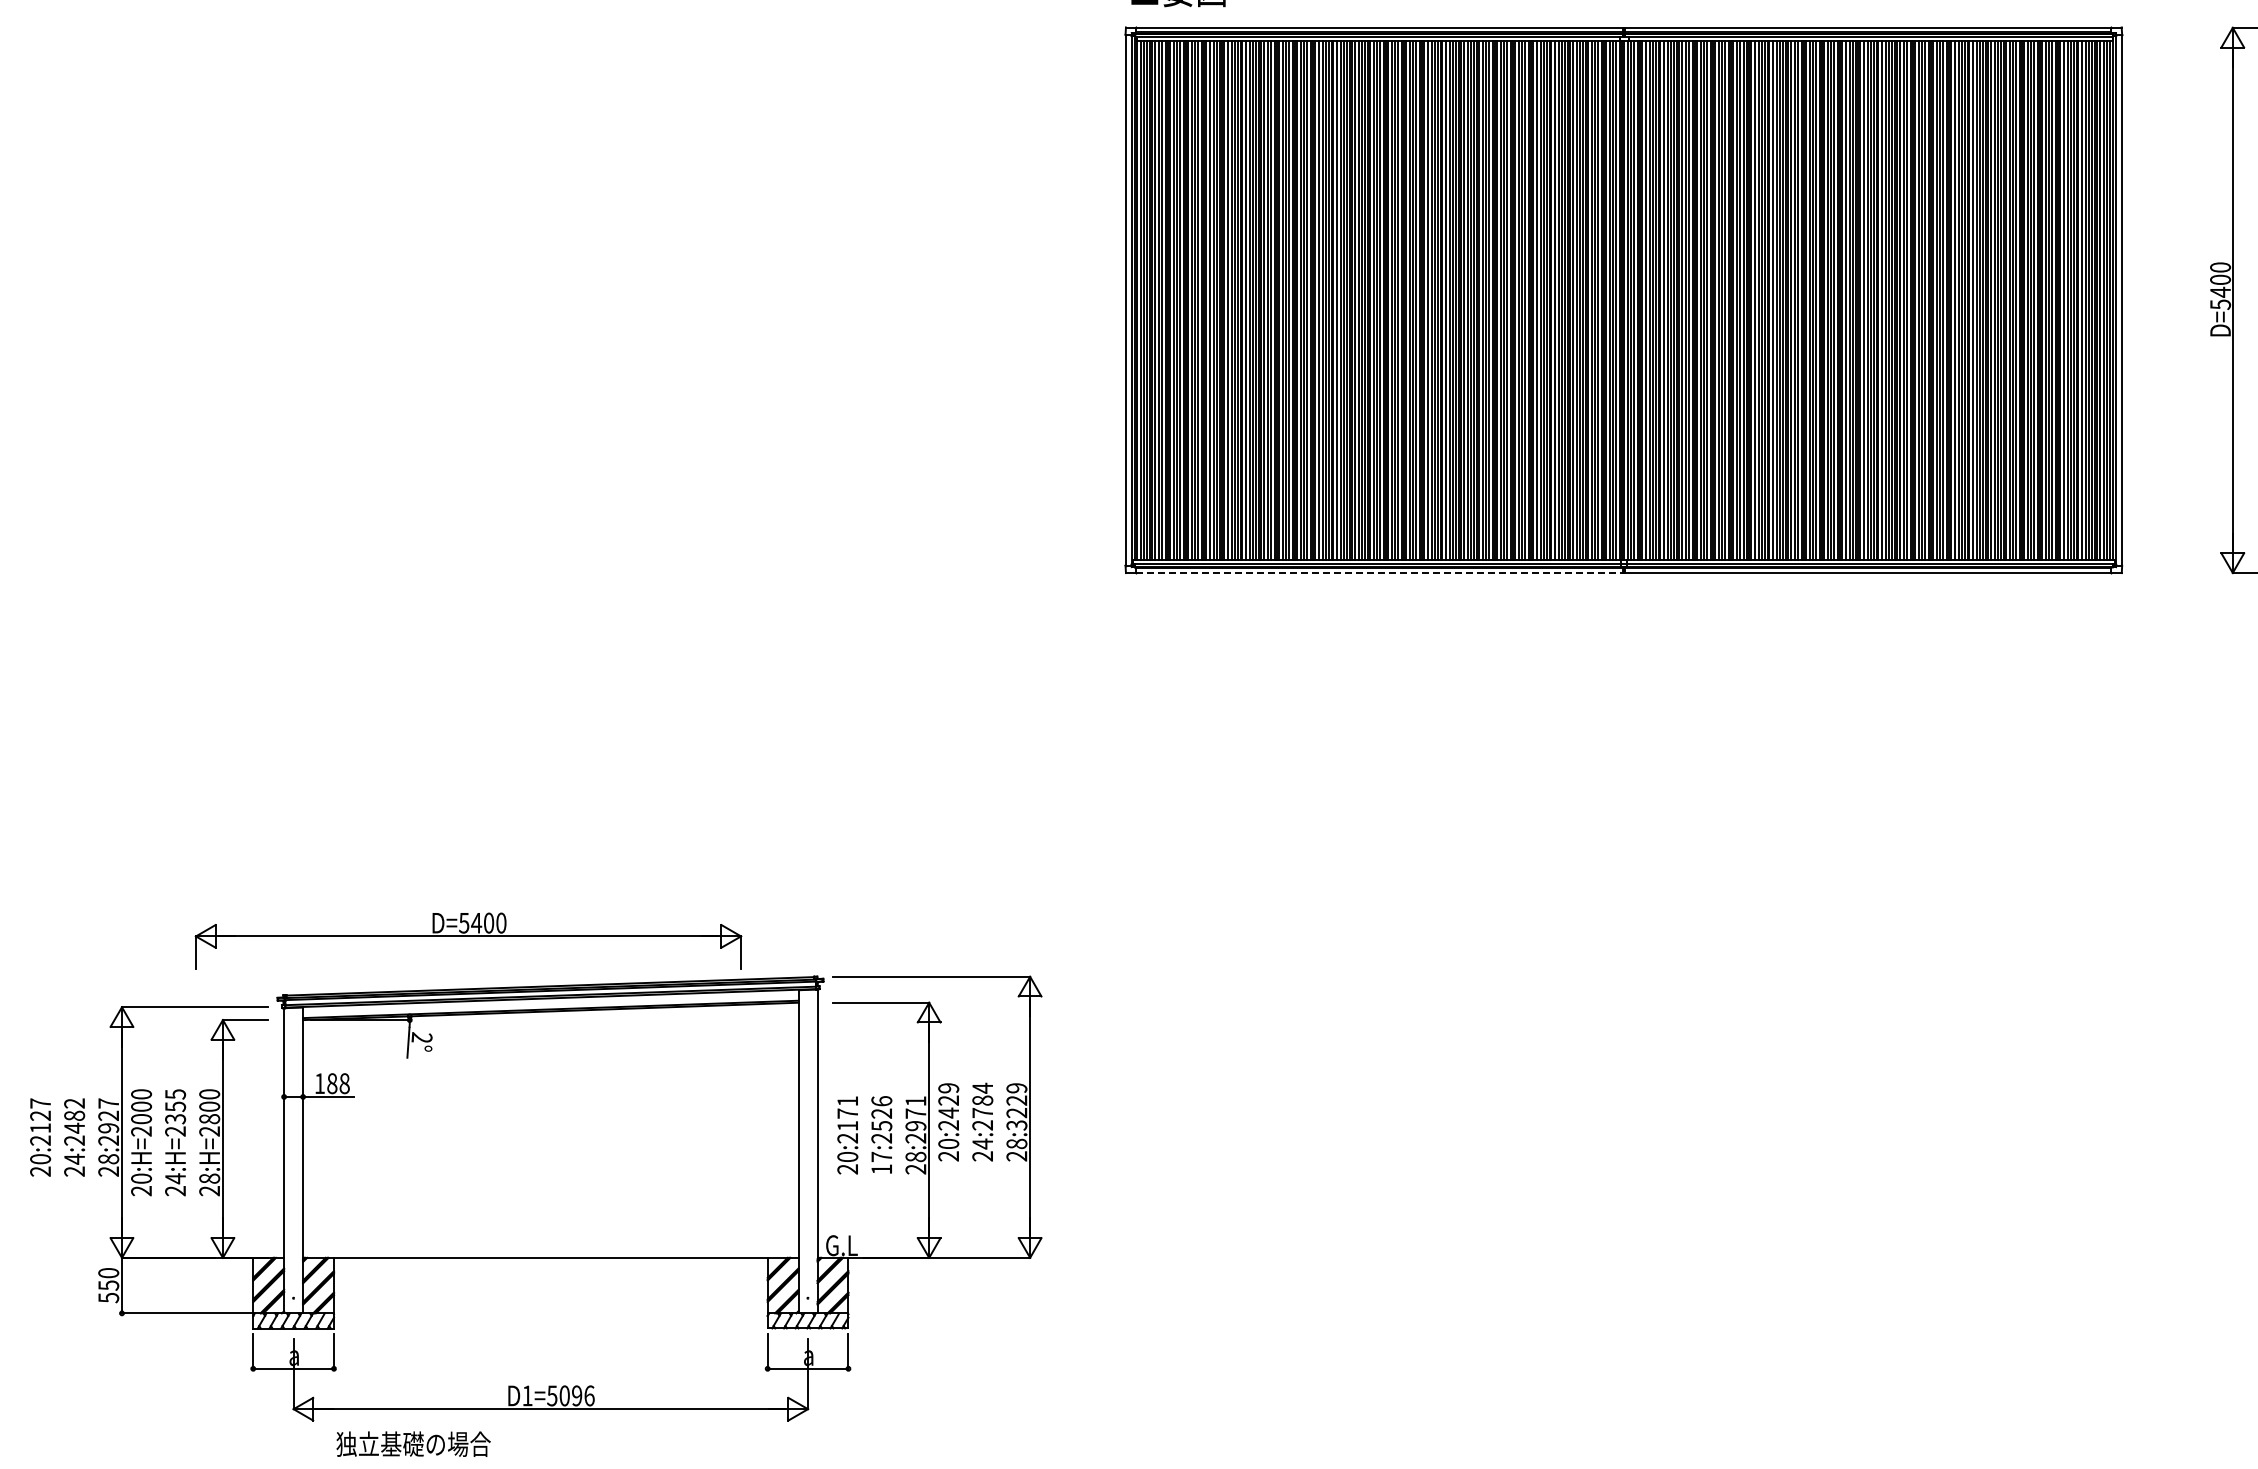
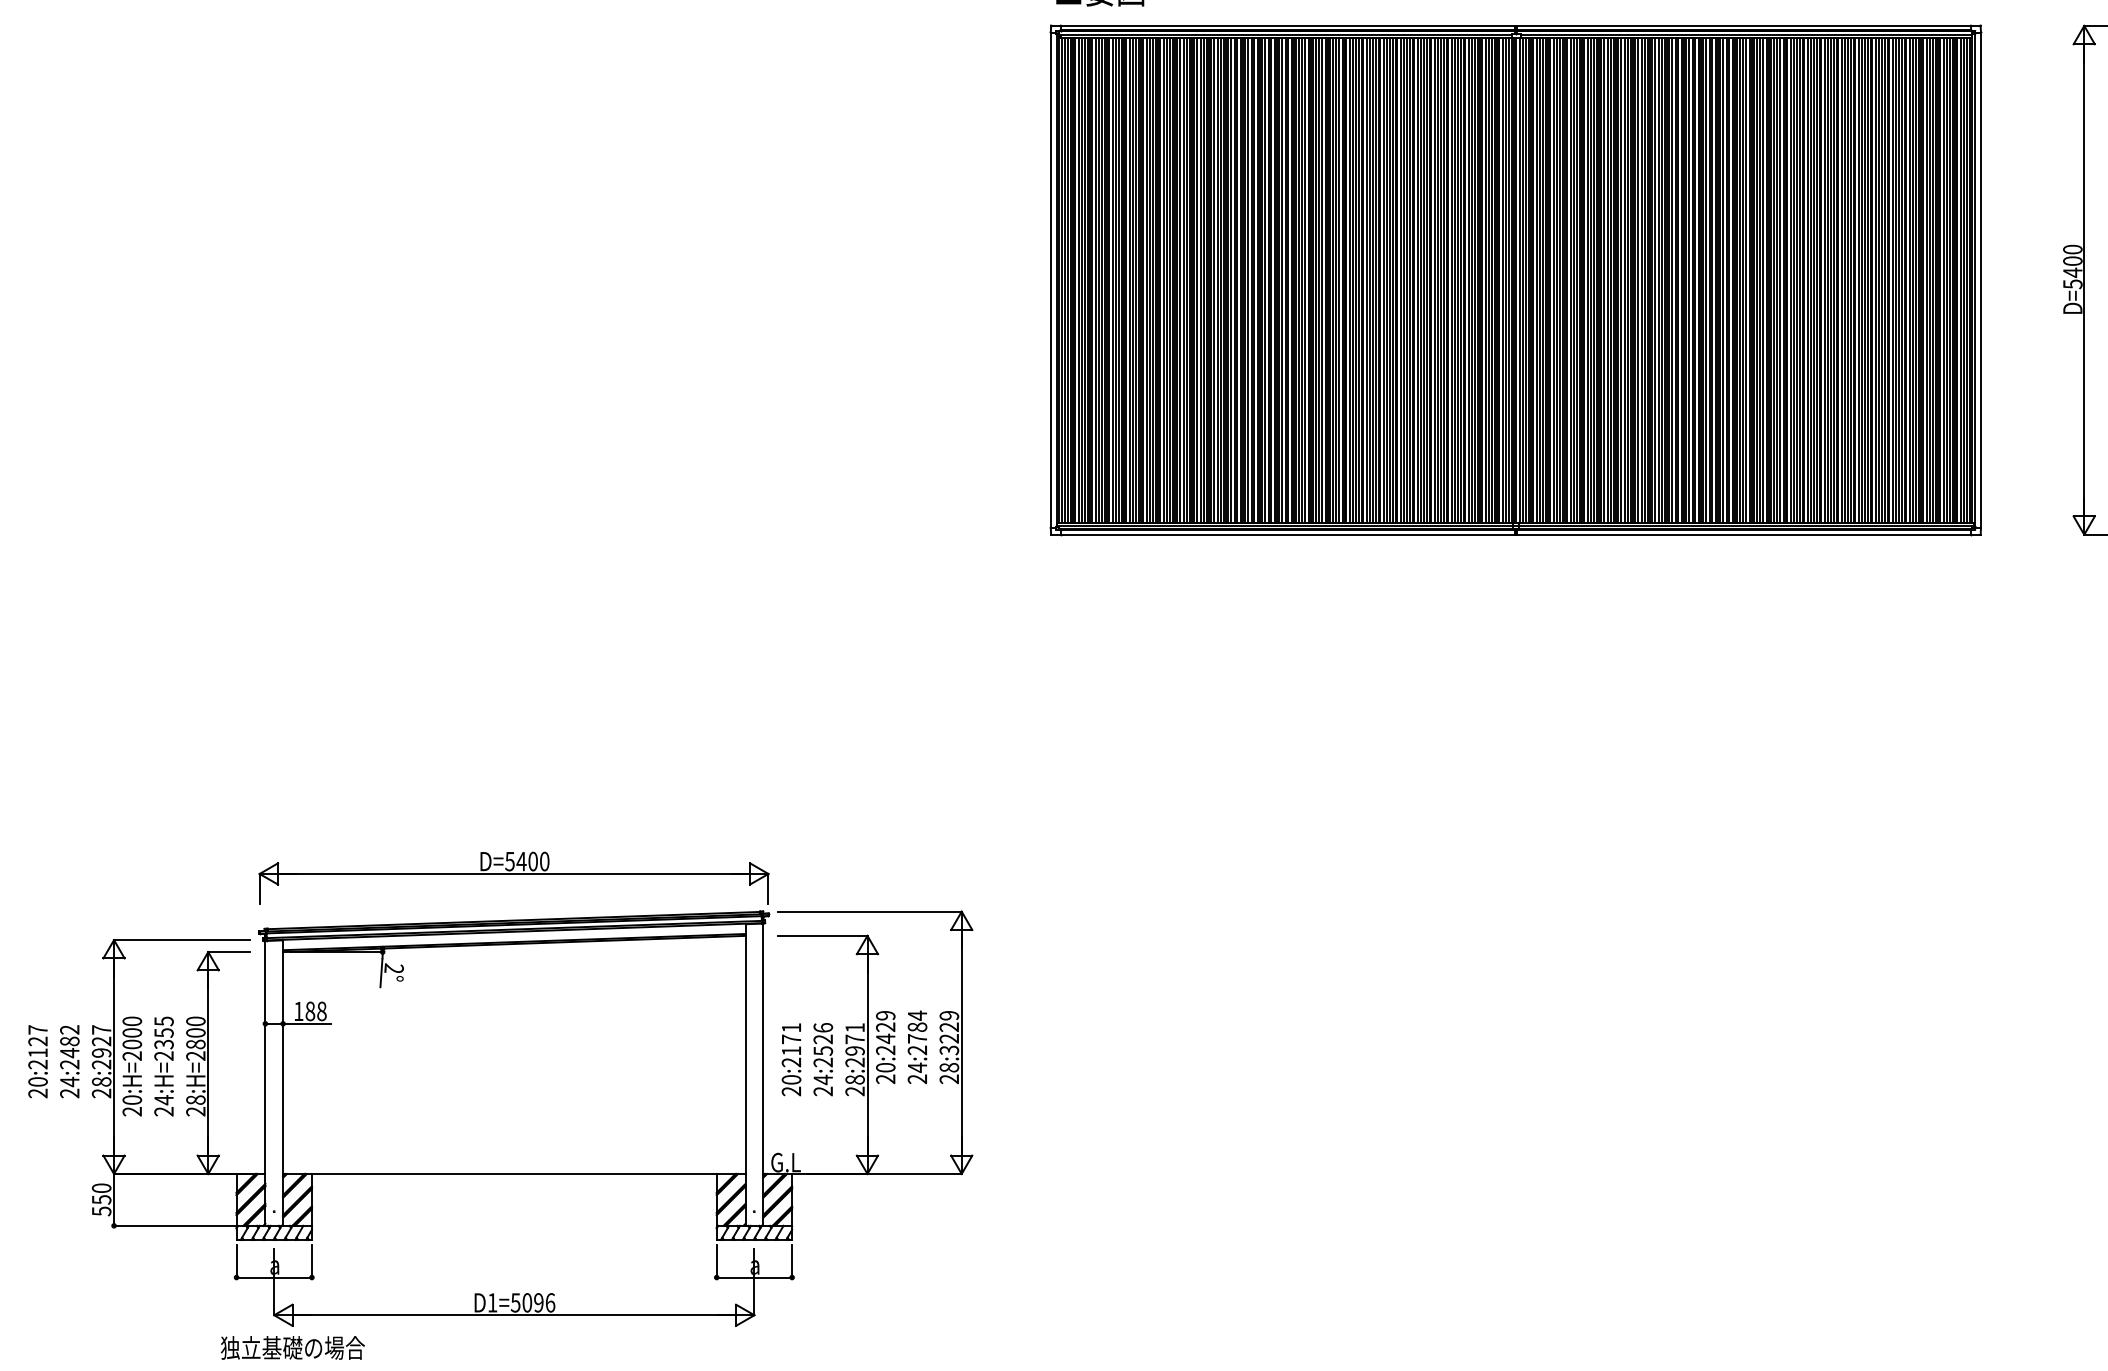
line: (1380, 572) -> (1288, 534), dashed -> solid
part: (468, 940) -> (514, 877), moved
text: (881, 1162) -> (822, 1084), 17:2526 -> 24:2526
text: (413, 1443) -> (292, 1347), moved

